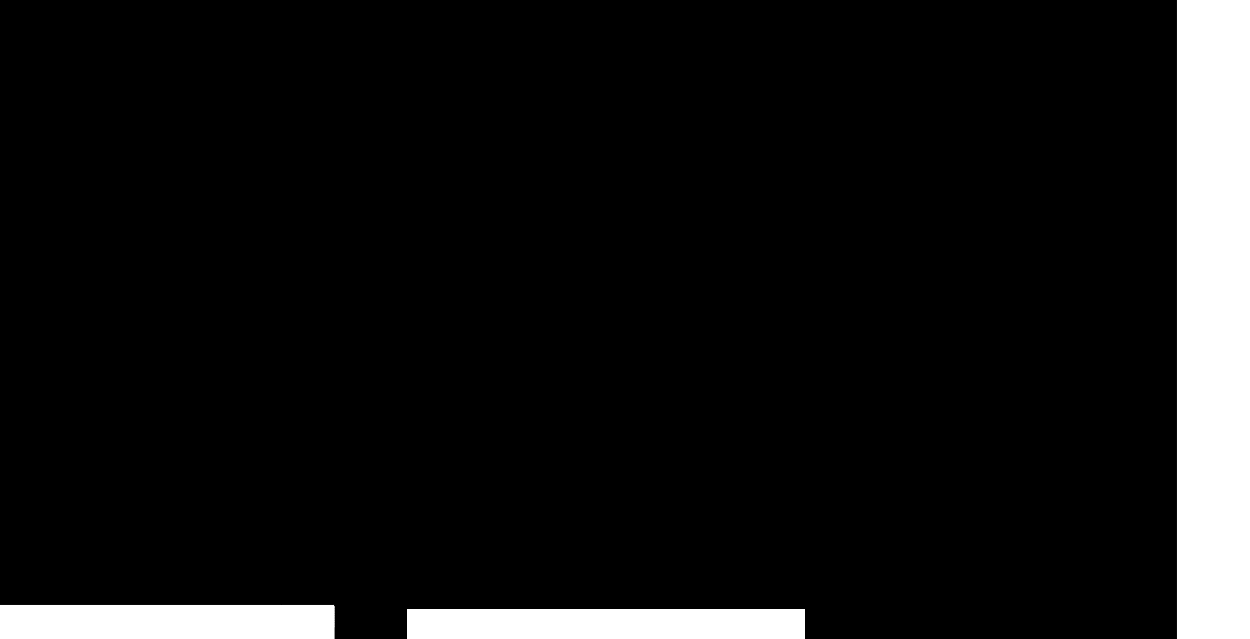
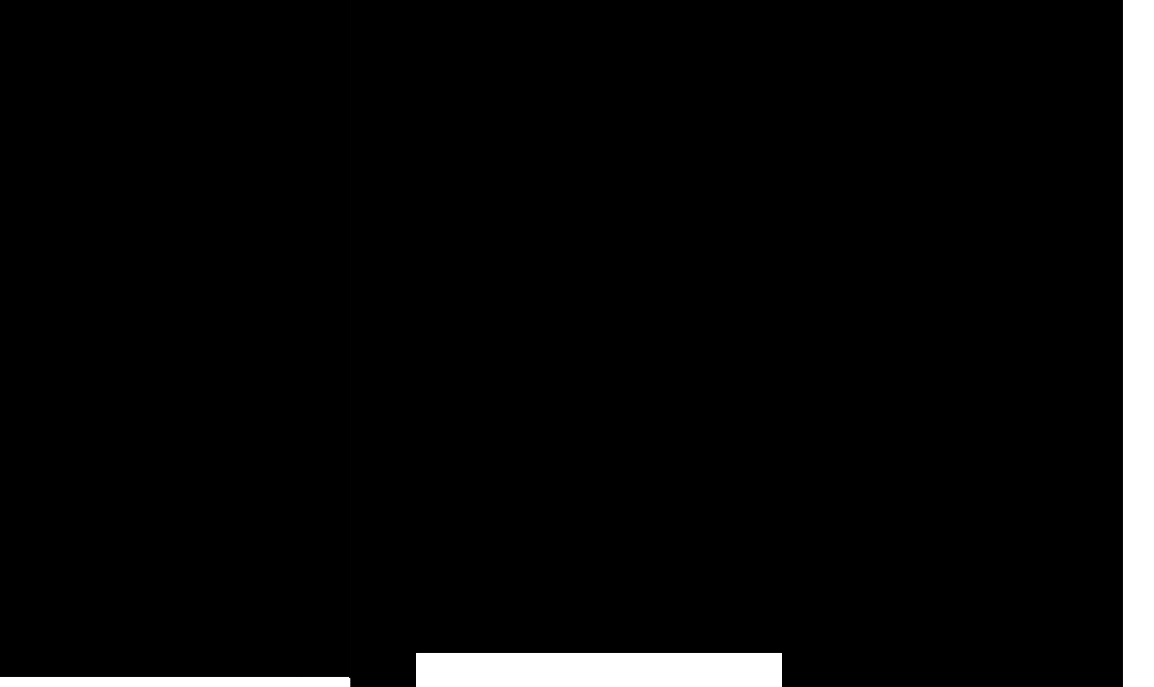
fill: (605, 592) -> (598, 665), removed

